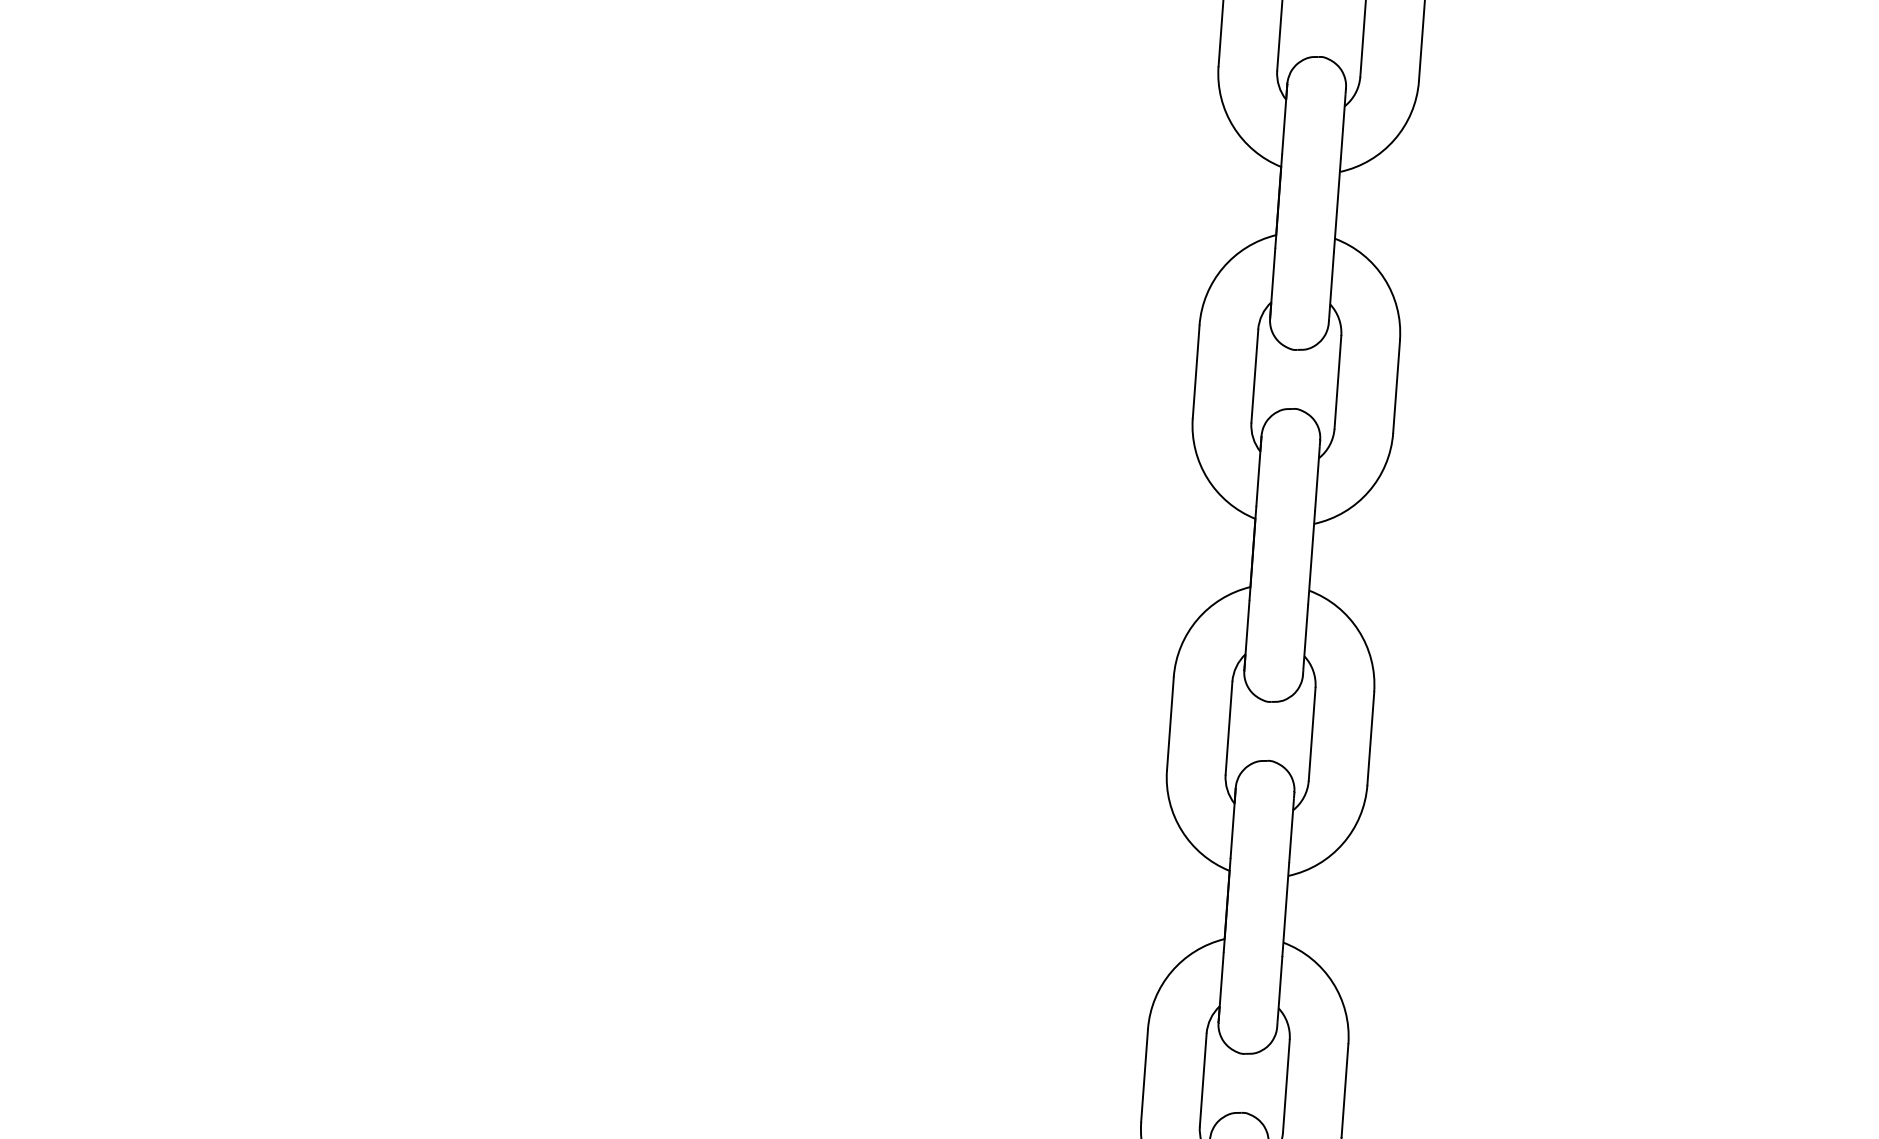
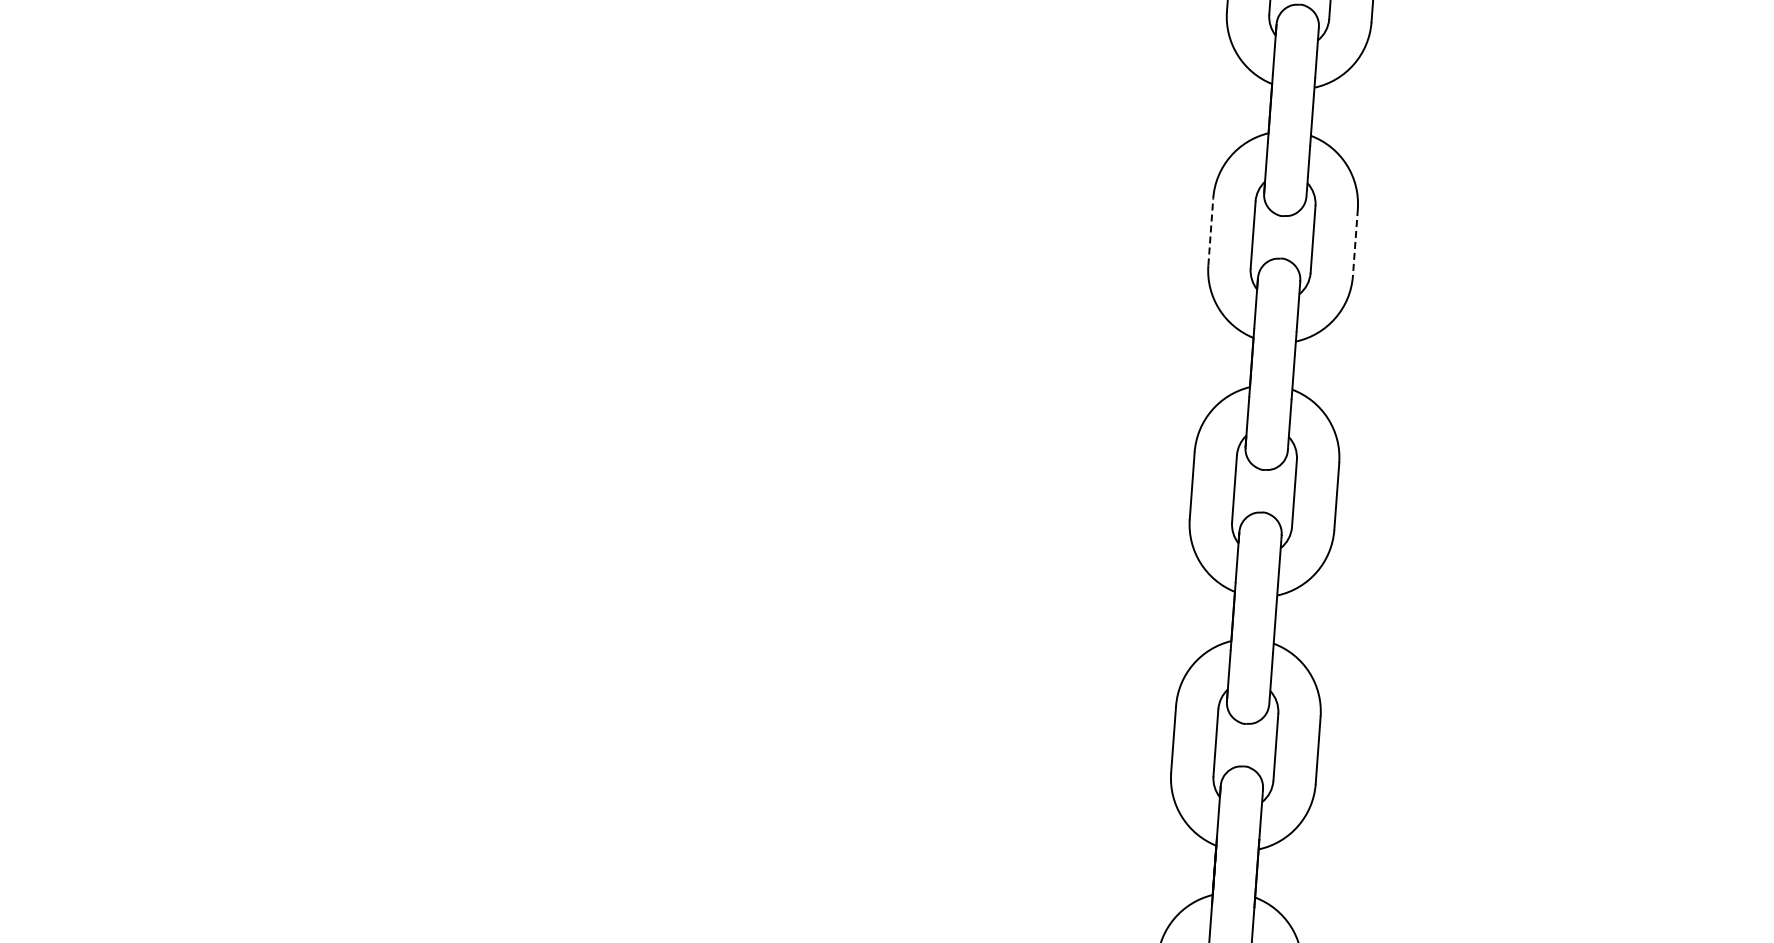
line: (1195, 371) -> (1210, 231), solid -> dashed
line: (1396, 386) -> (1355, 242), solid -> dashed

